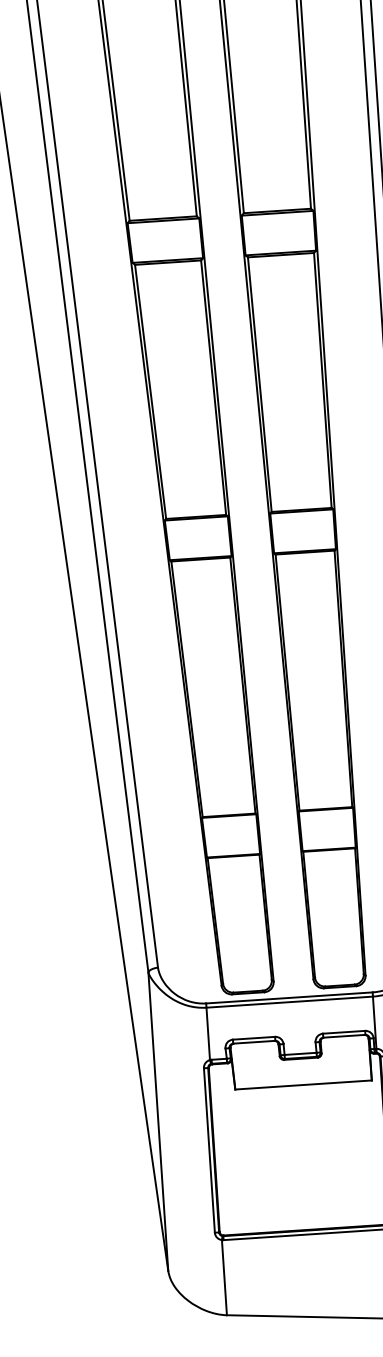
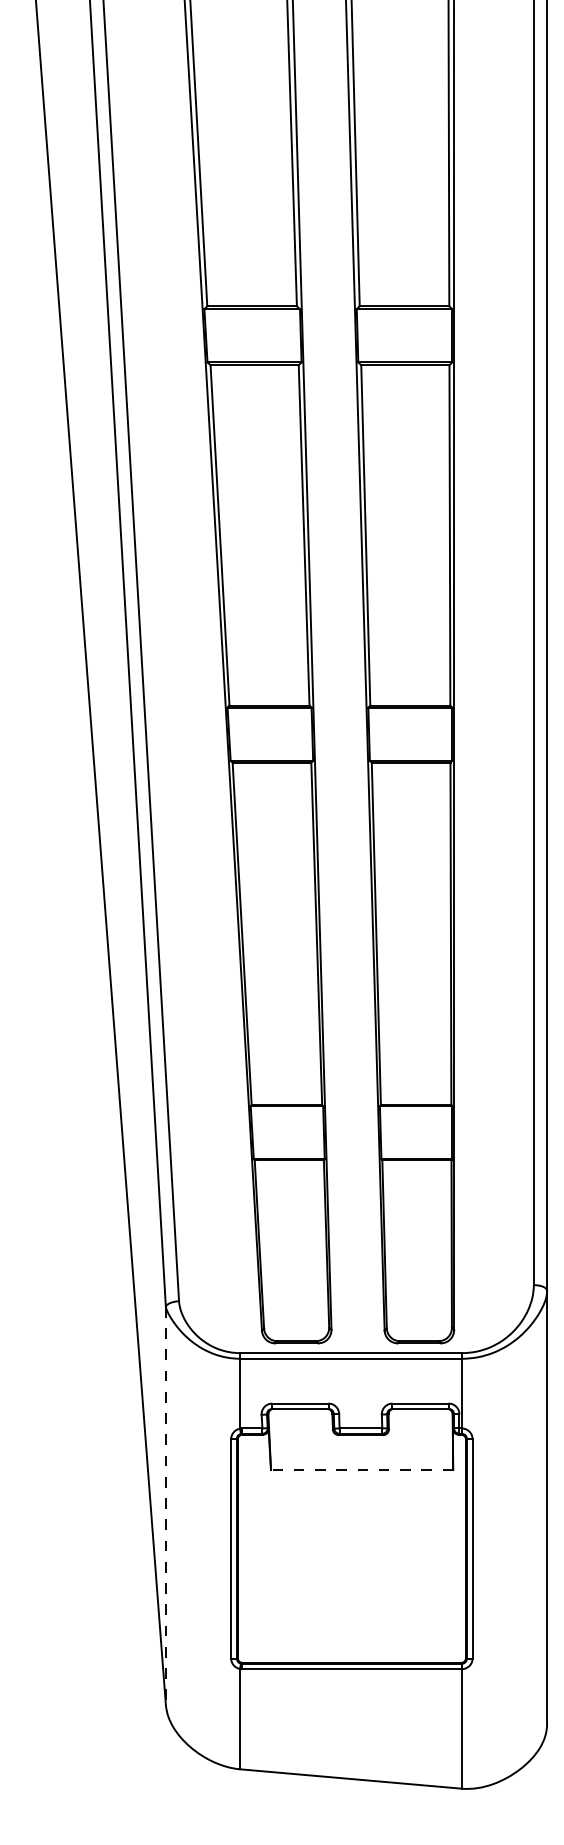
line: (303, 1085) -> (361, 1470), solid -> dashed
line: (158, 1121) -> (165, 1505), solid -> dashed

